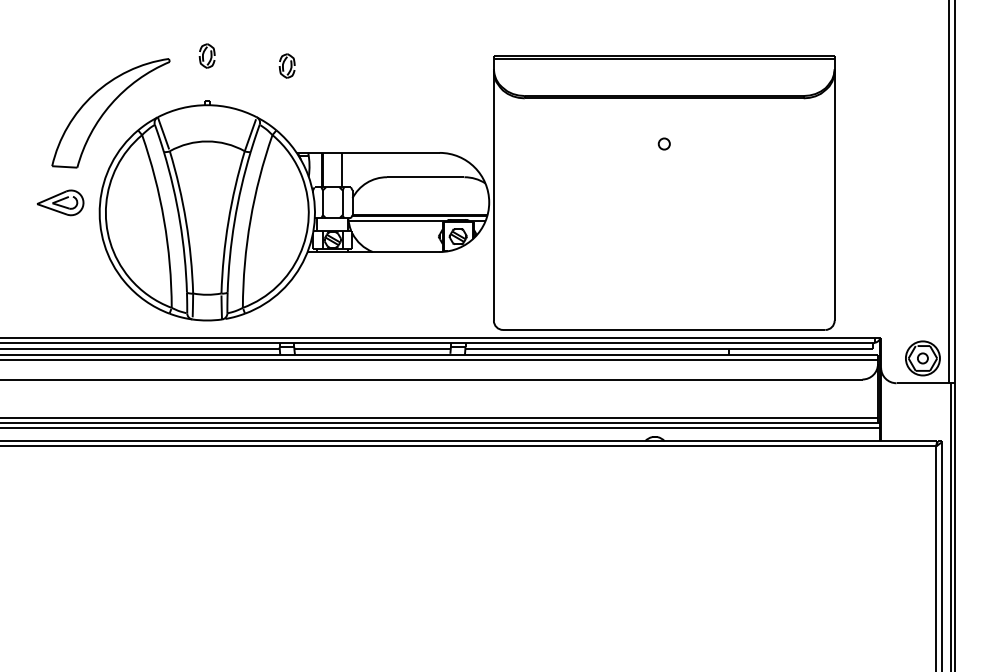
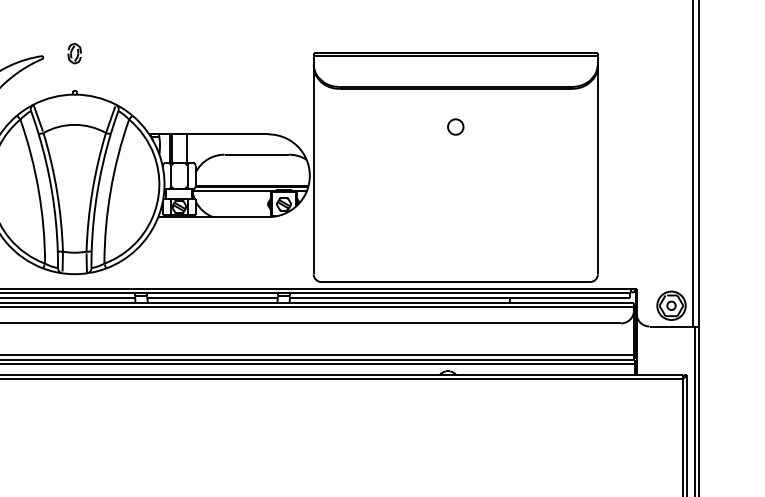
part: (286, 65) -> (140, 61), removed
part: (664, 143) -> (455, 126), size x1.67

